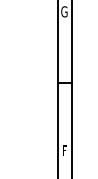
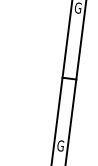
text: (64, 150) -> (60, 145), F -> G

